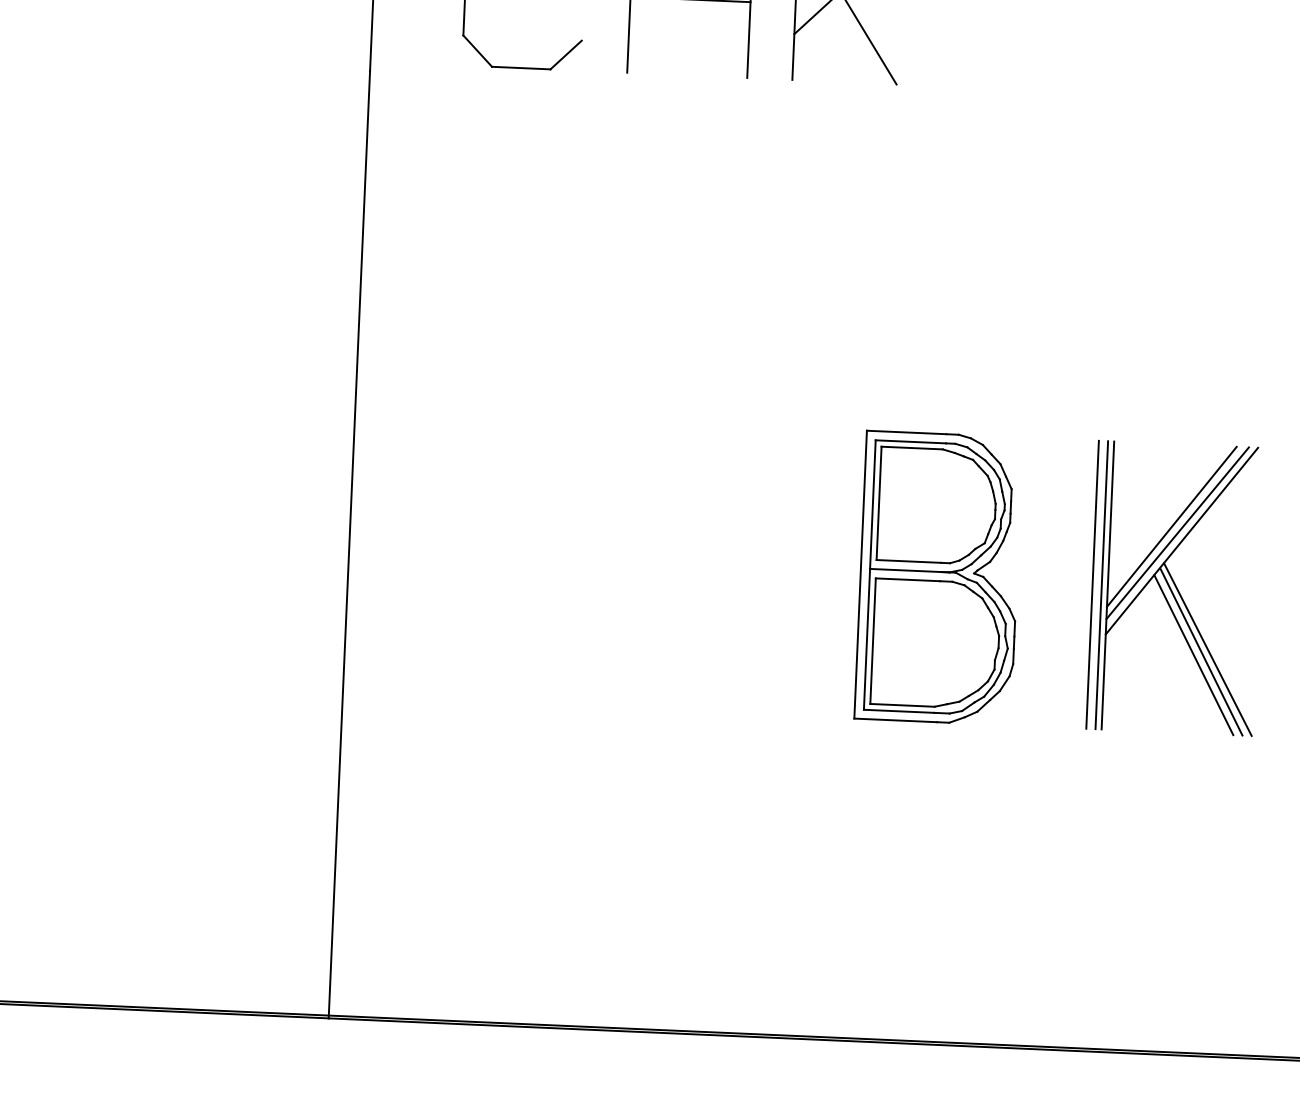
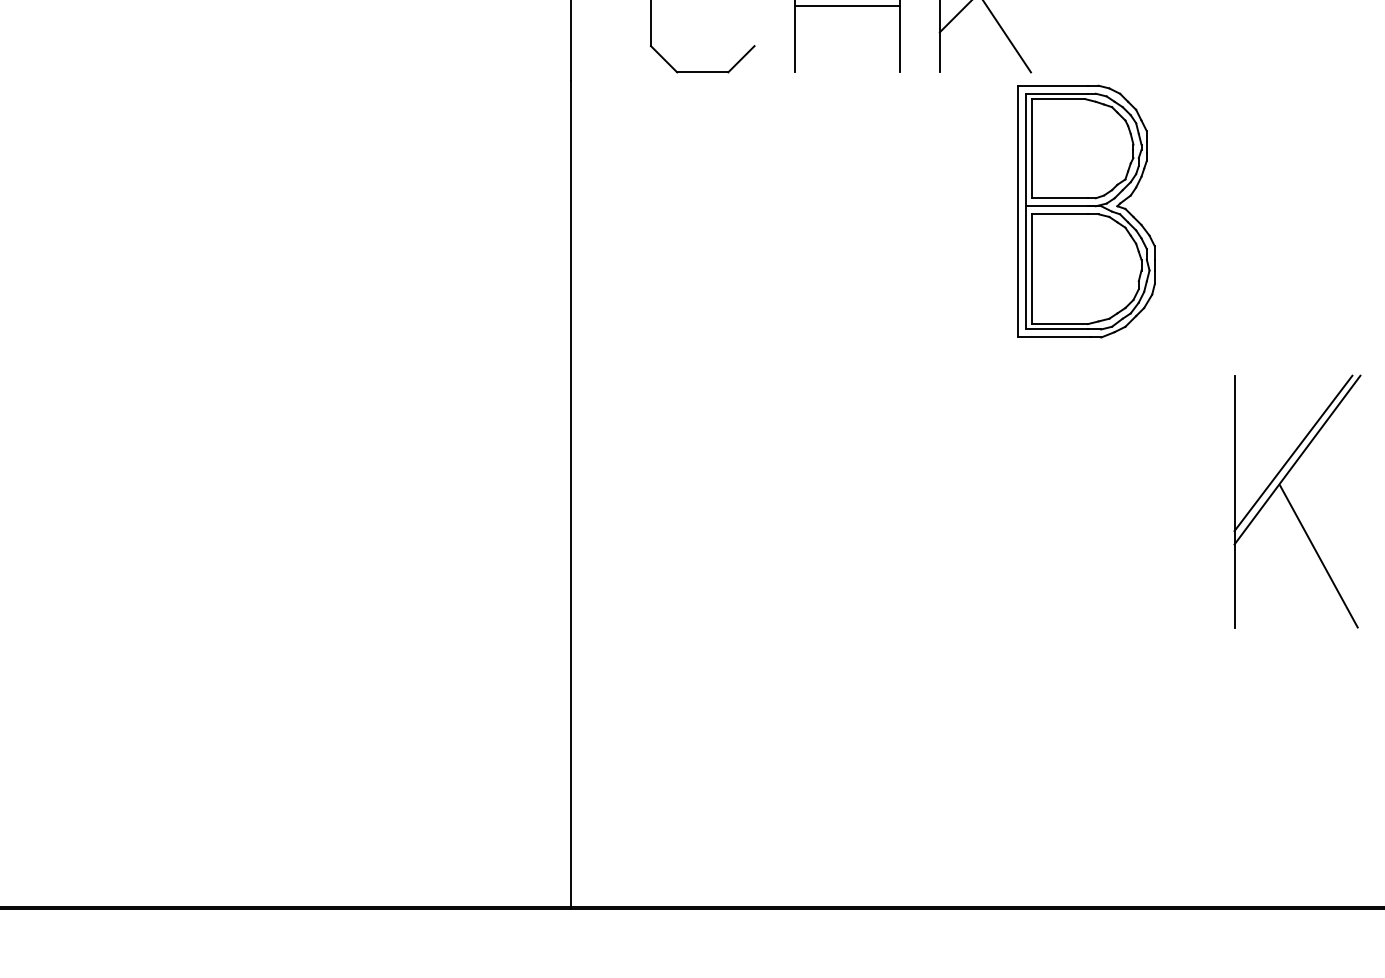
line: (1171, 526) -> (1287, 447), removed
part: (938, 577) -> (1086, 211), moved
line: (1092, 584) -> (1221, 501), removed
line: (1102, 585) -> (1229, 501), removed
line: (1207, 649) -> (1323, 553), removed
line: (1193, 654) -> (1311, 558), removed

